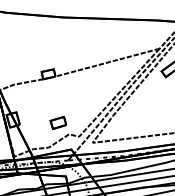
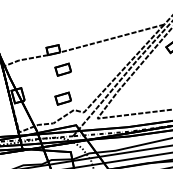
part: (58, 93) -> (63, 69), added

